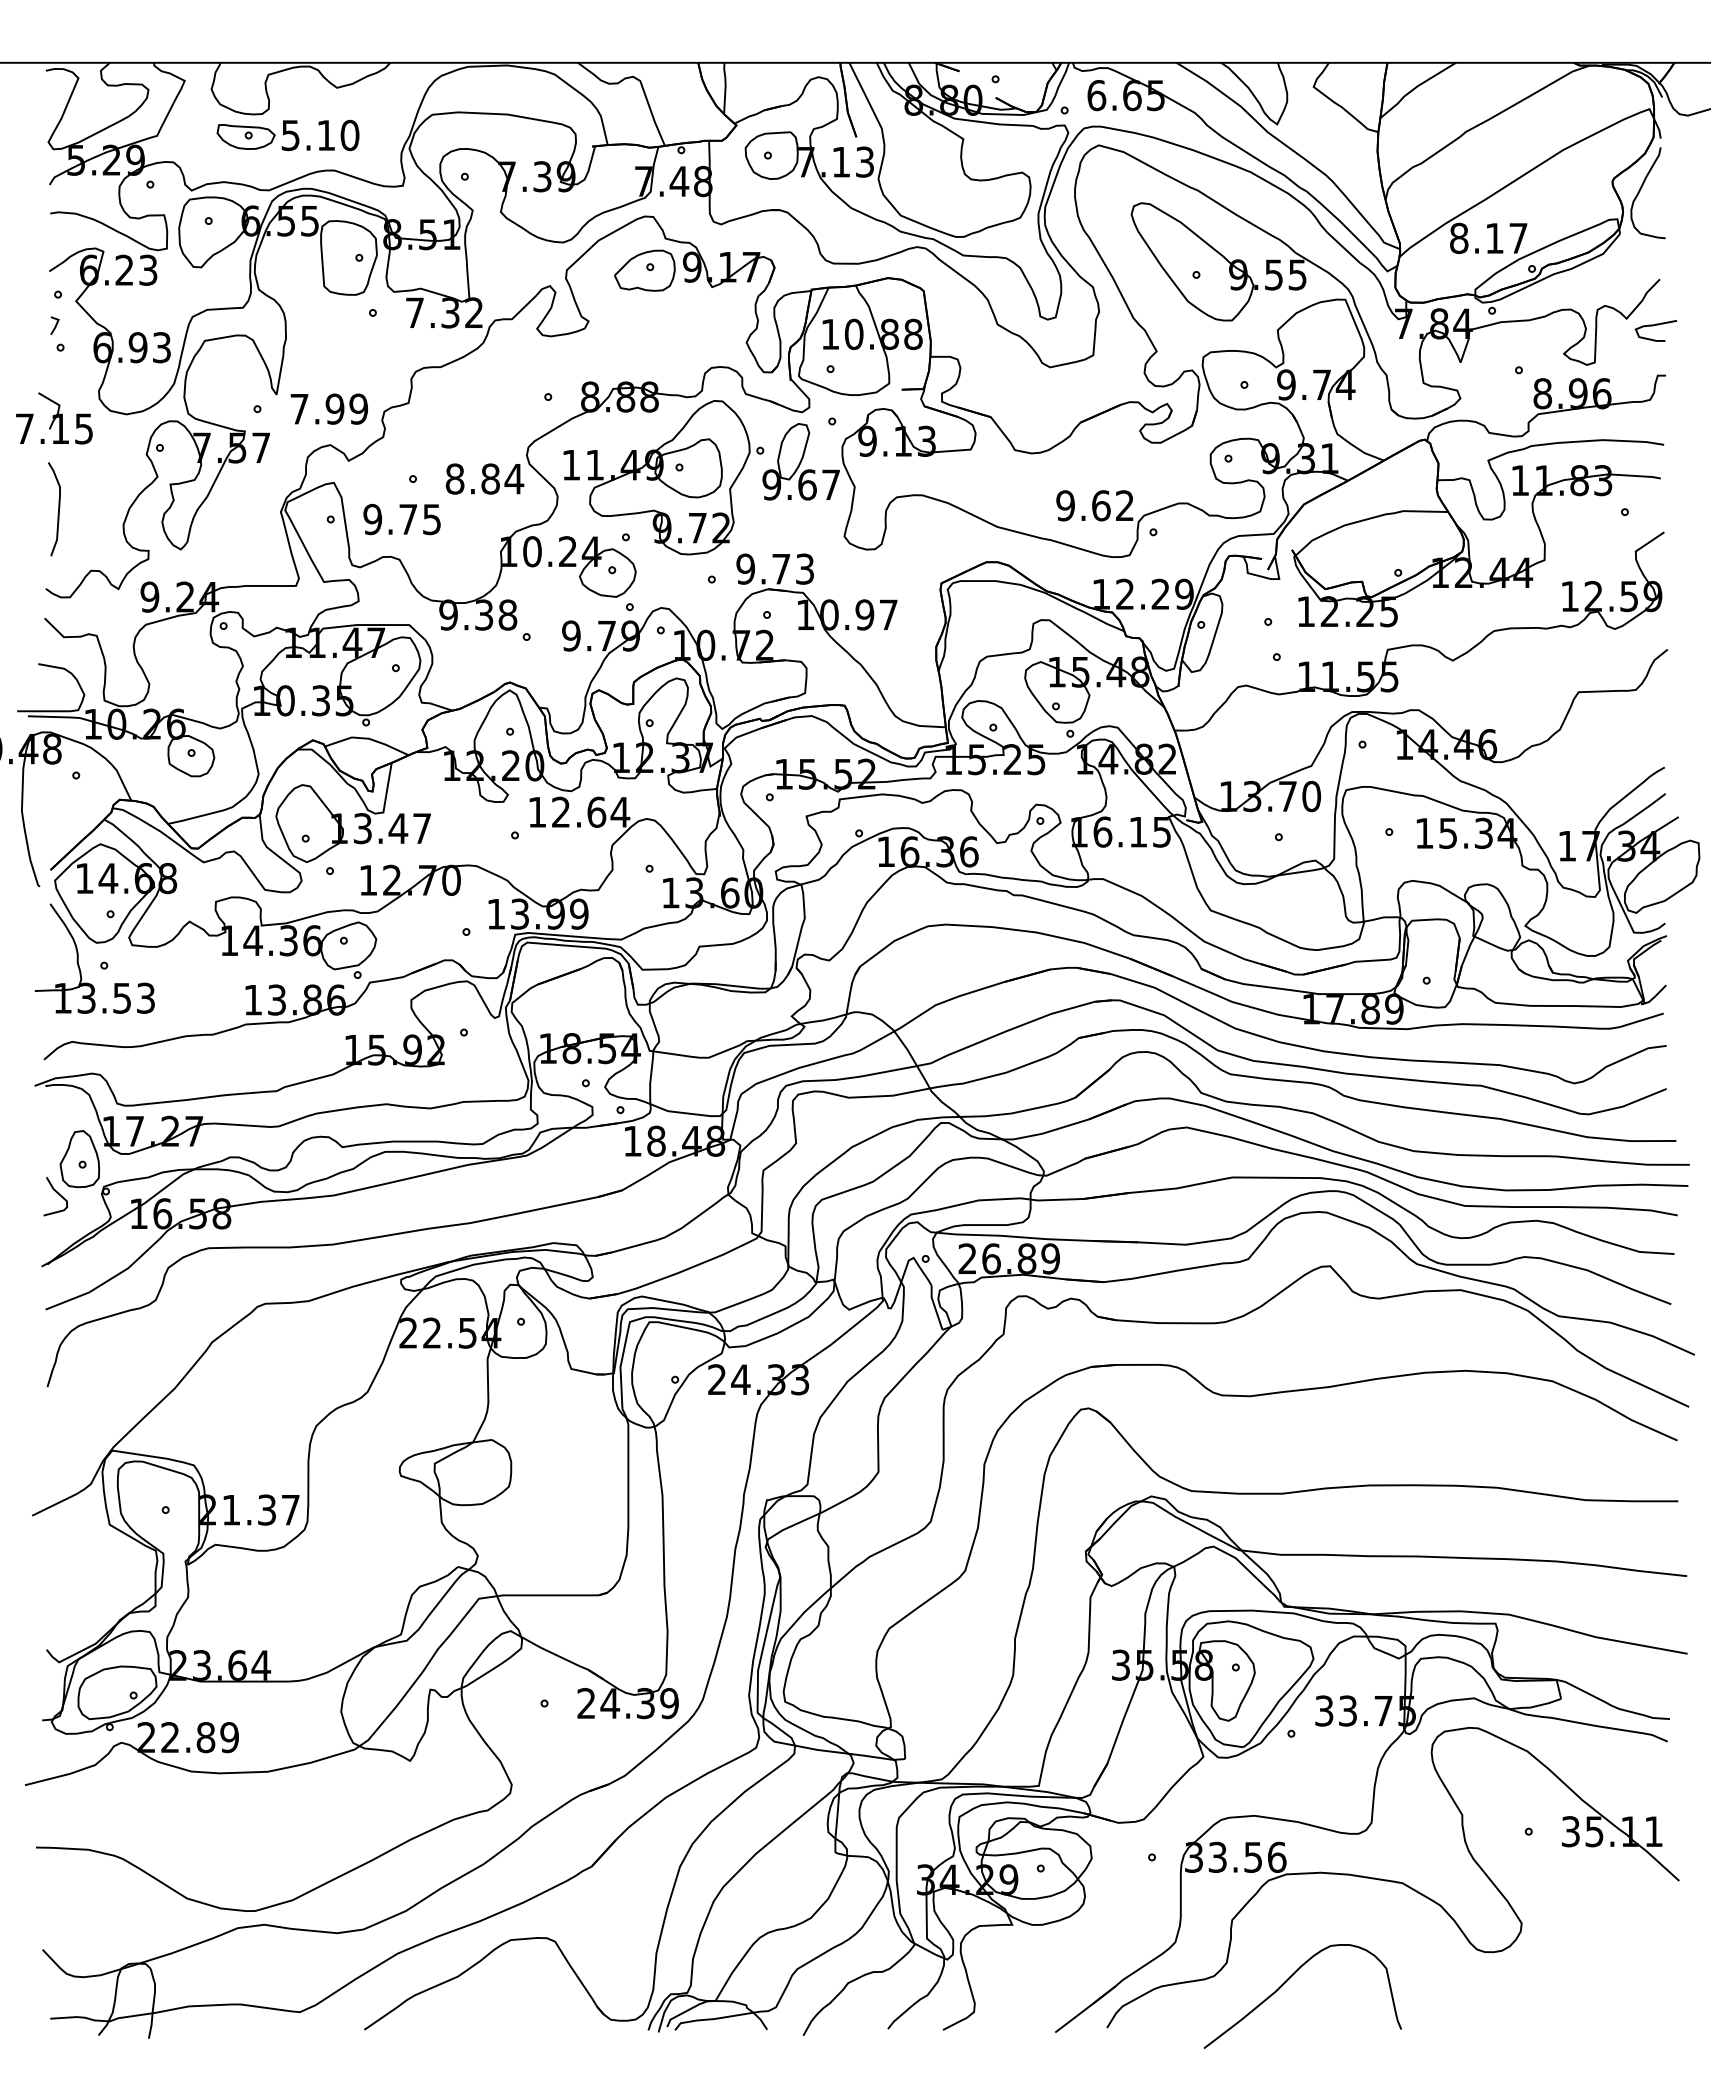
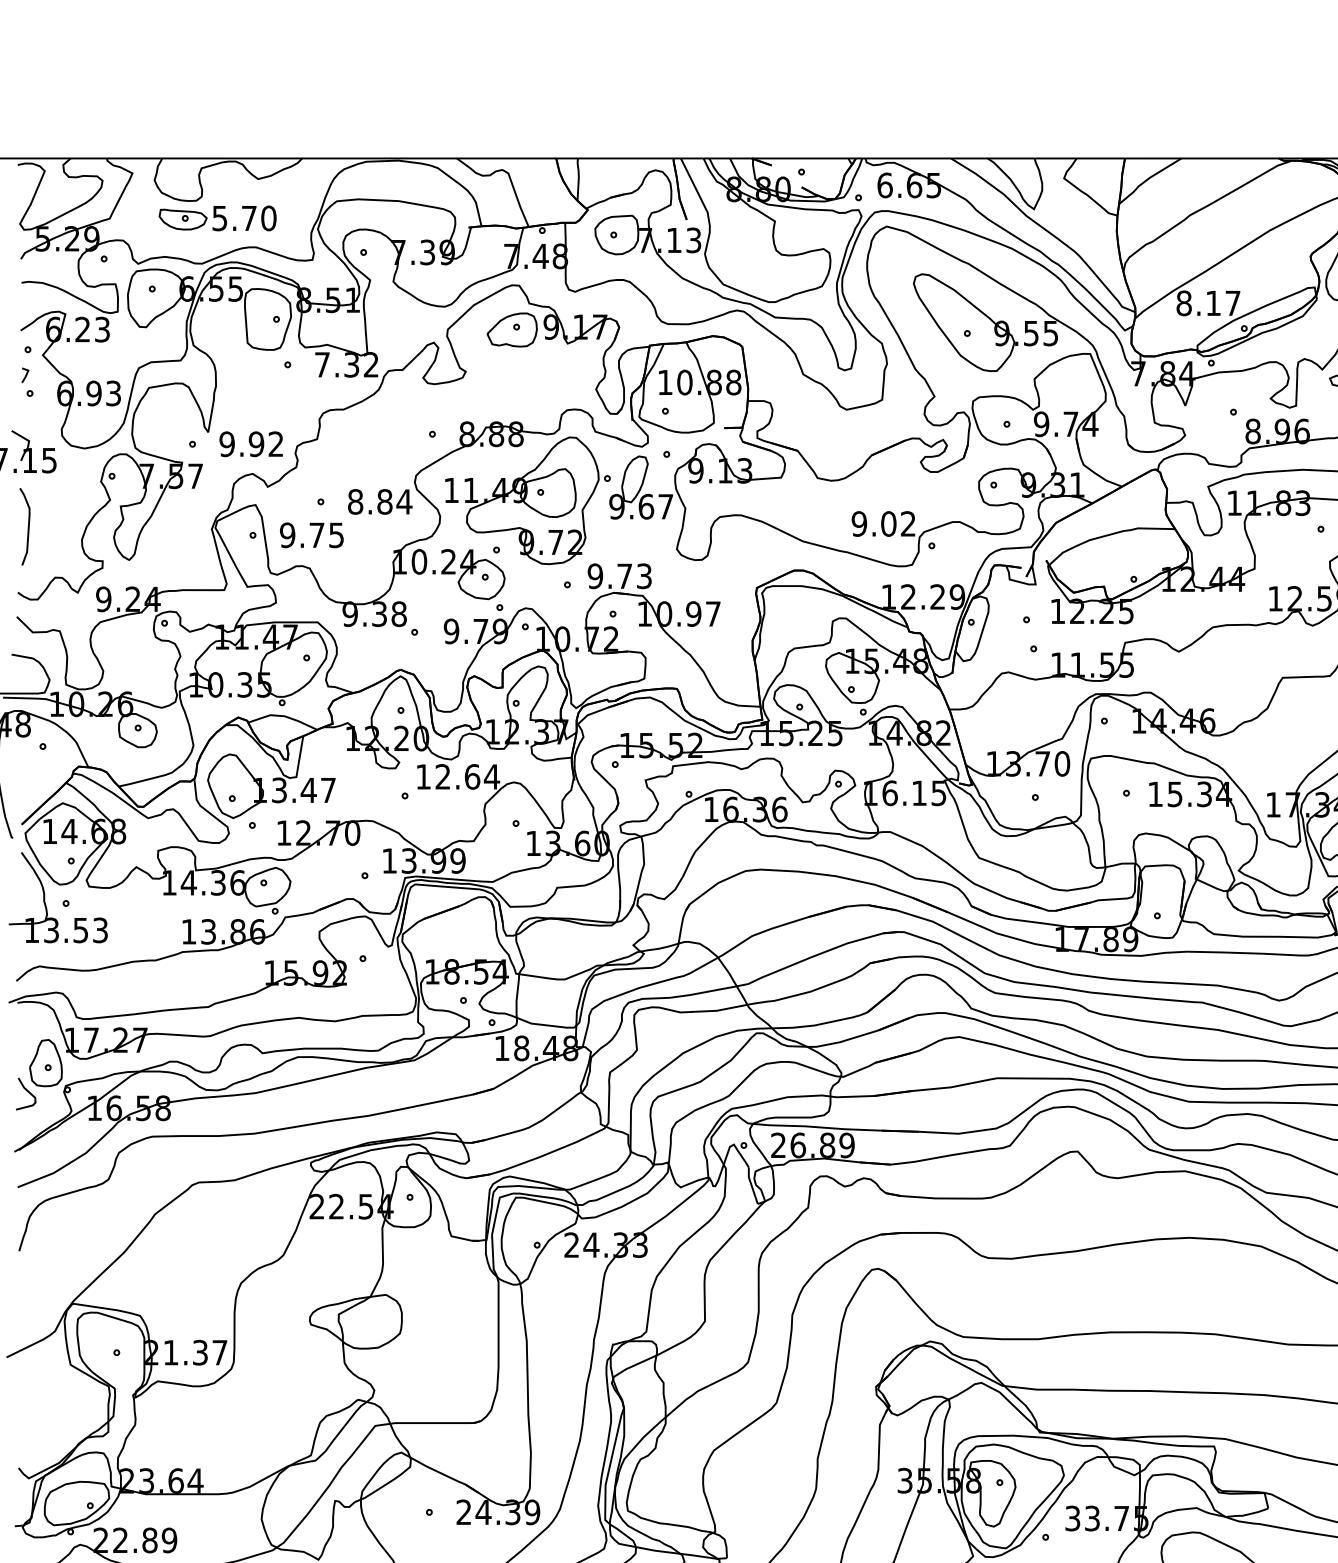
text: (325, 135) -> (248, 218), 5.10 -> 5.70
text: (329, 408) -> (251, 443), 7.99 -> 9.92
text: (1101, 505) -> (888, 523), 9.62 -> 9.02

